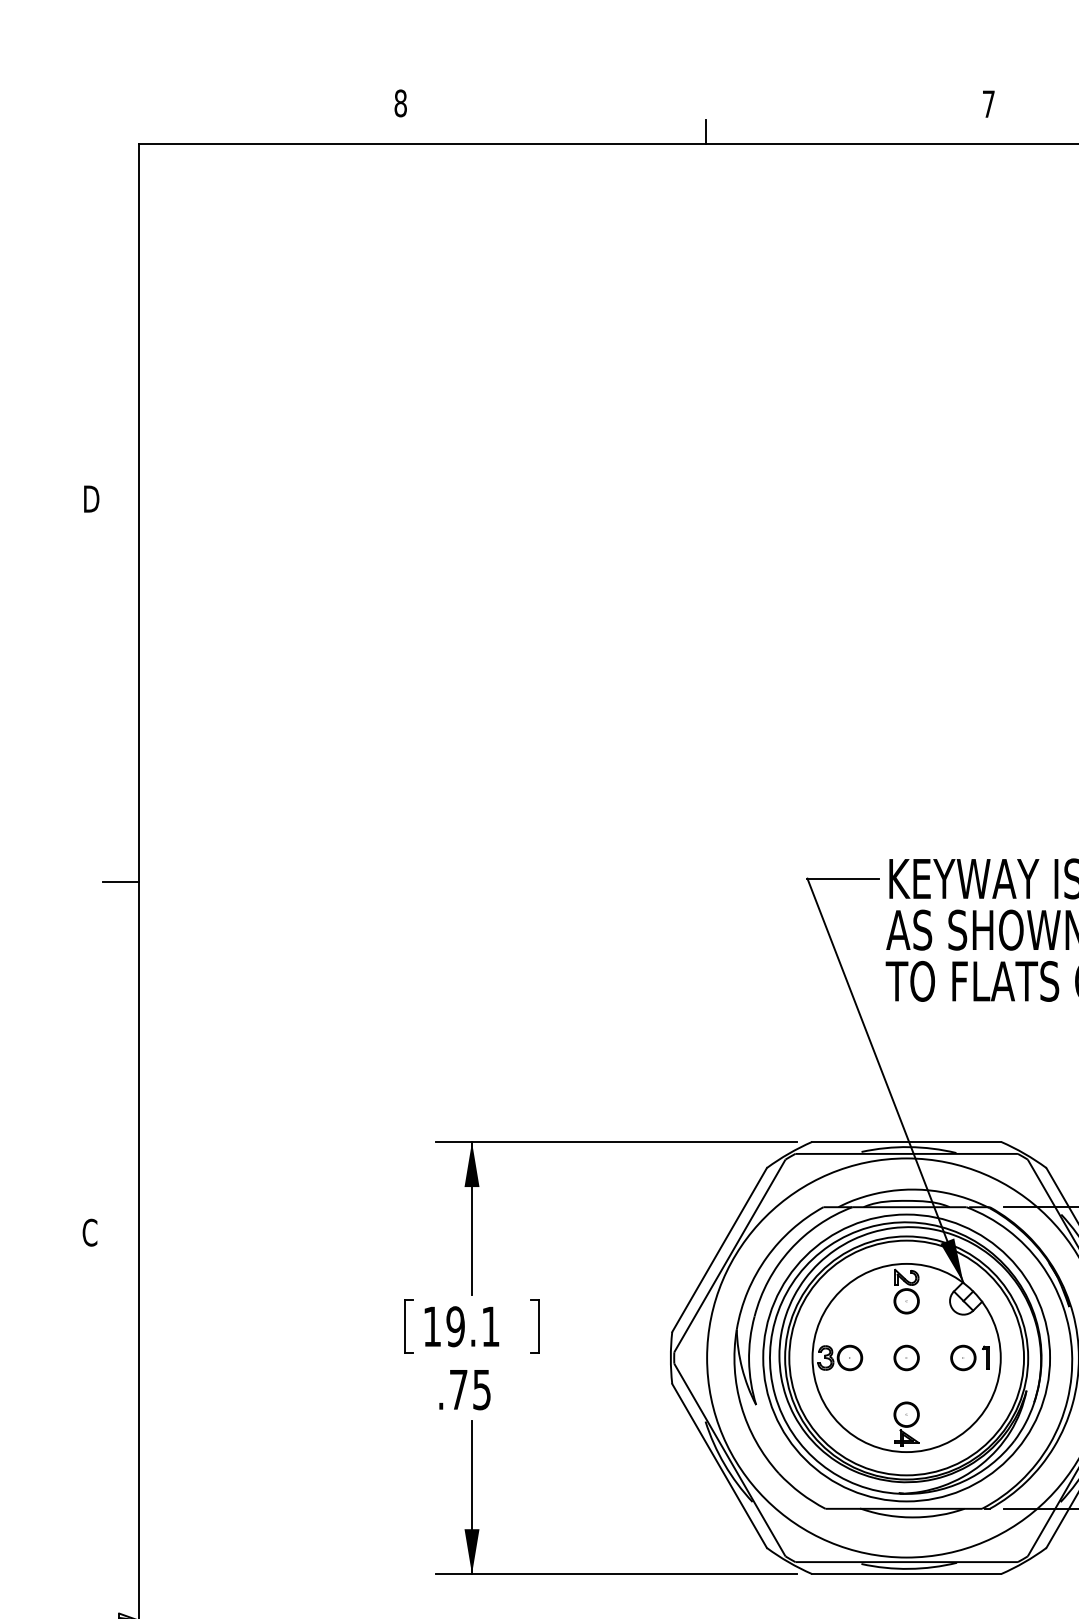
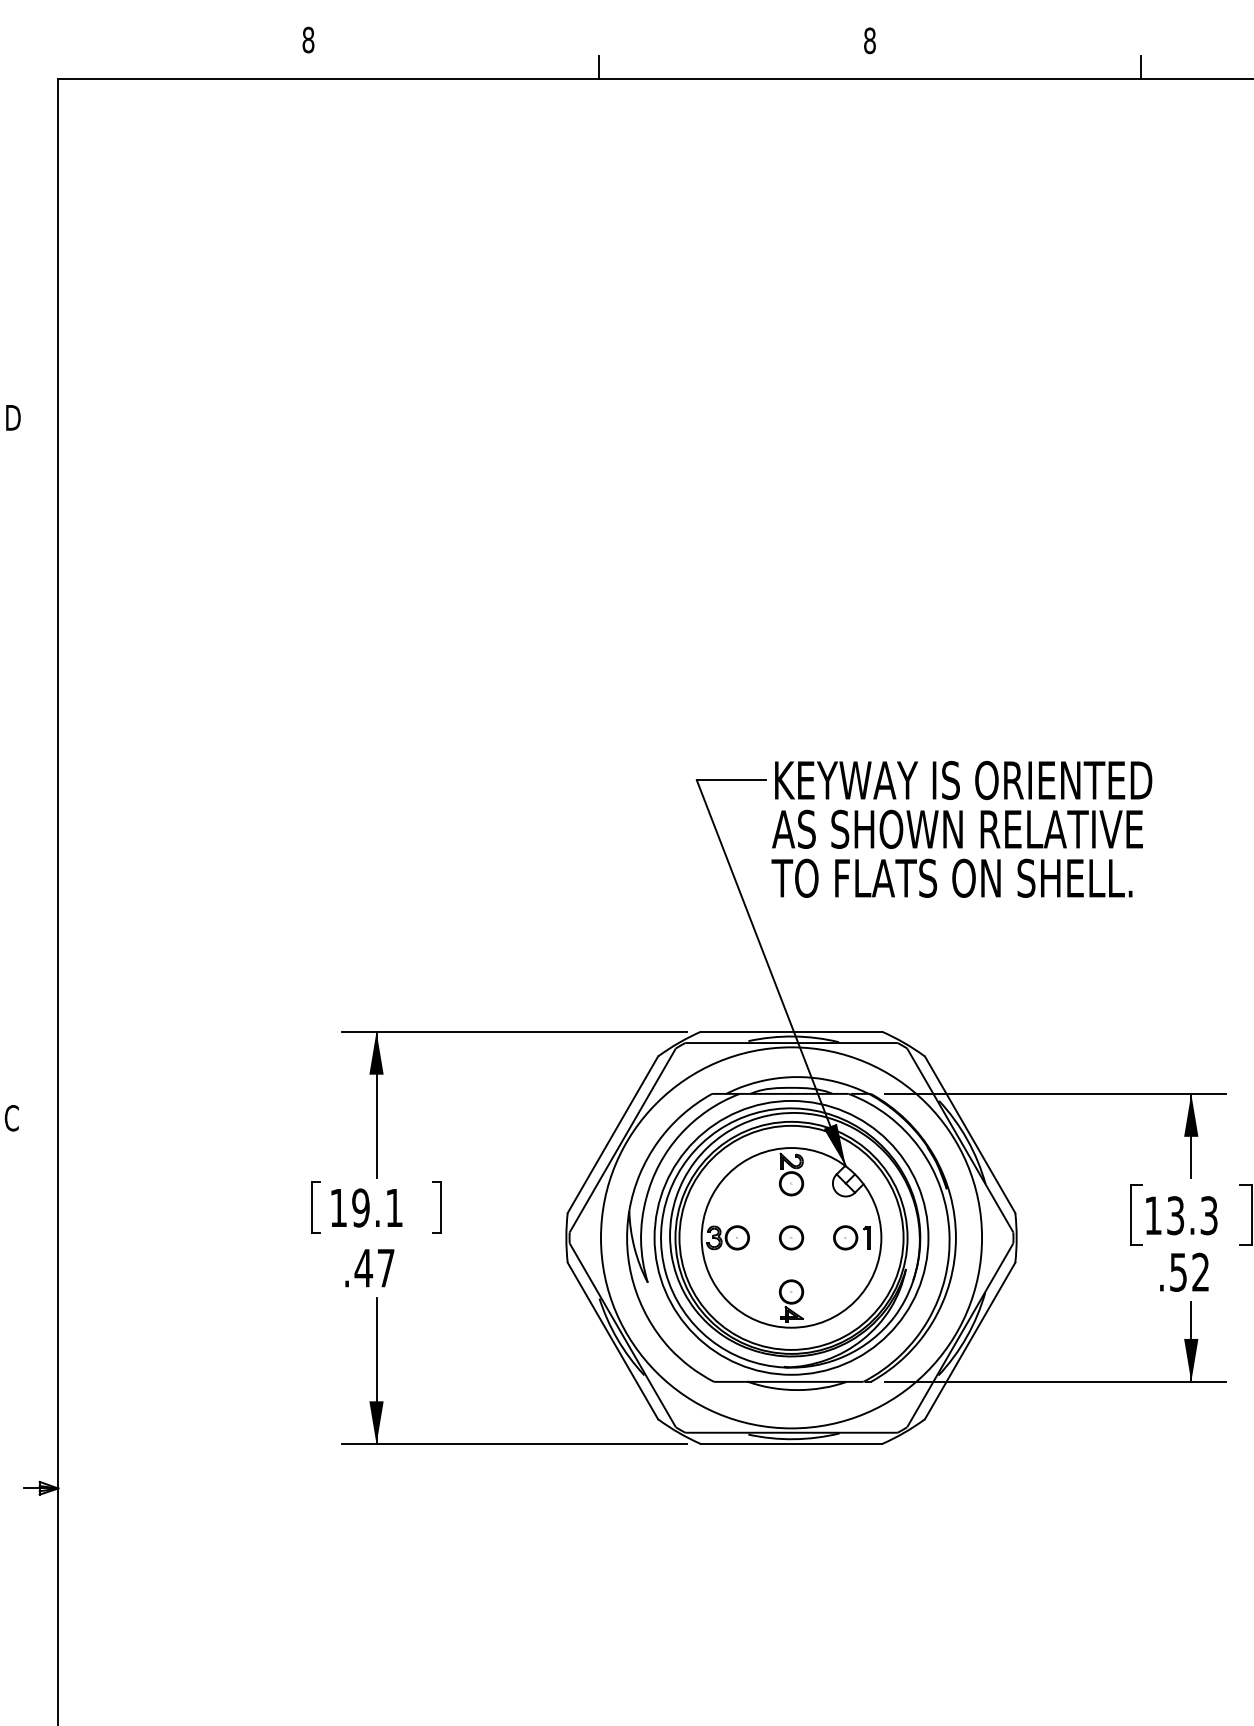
text: (988, 103) -> (869, 40), 7 -> 8
line: (120, 882) -> (40, 783), removed
text: (469, 1390) -> (374, 1268), .75 -> .47

